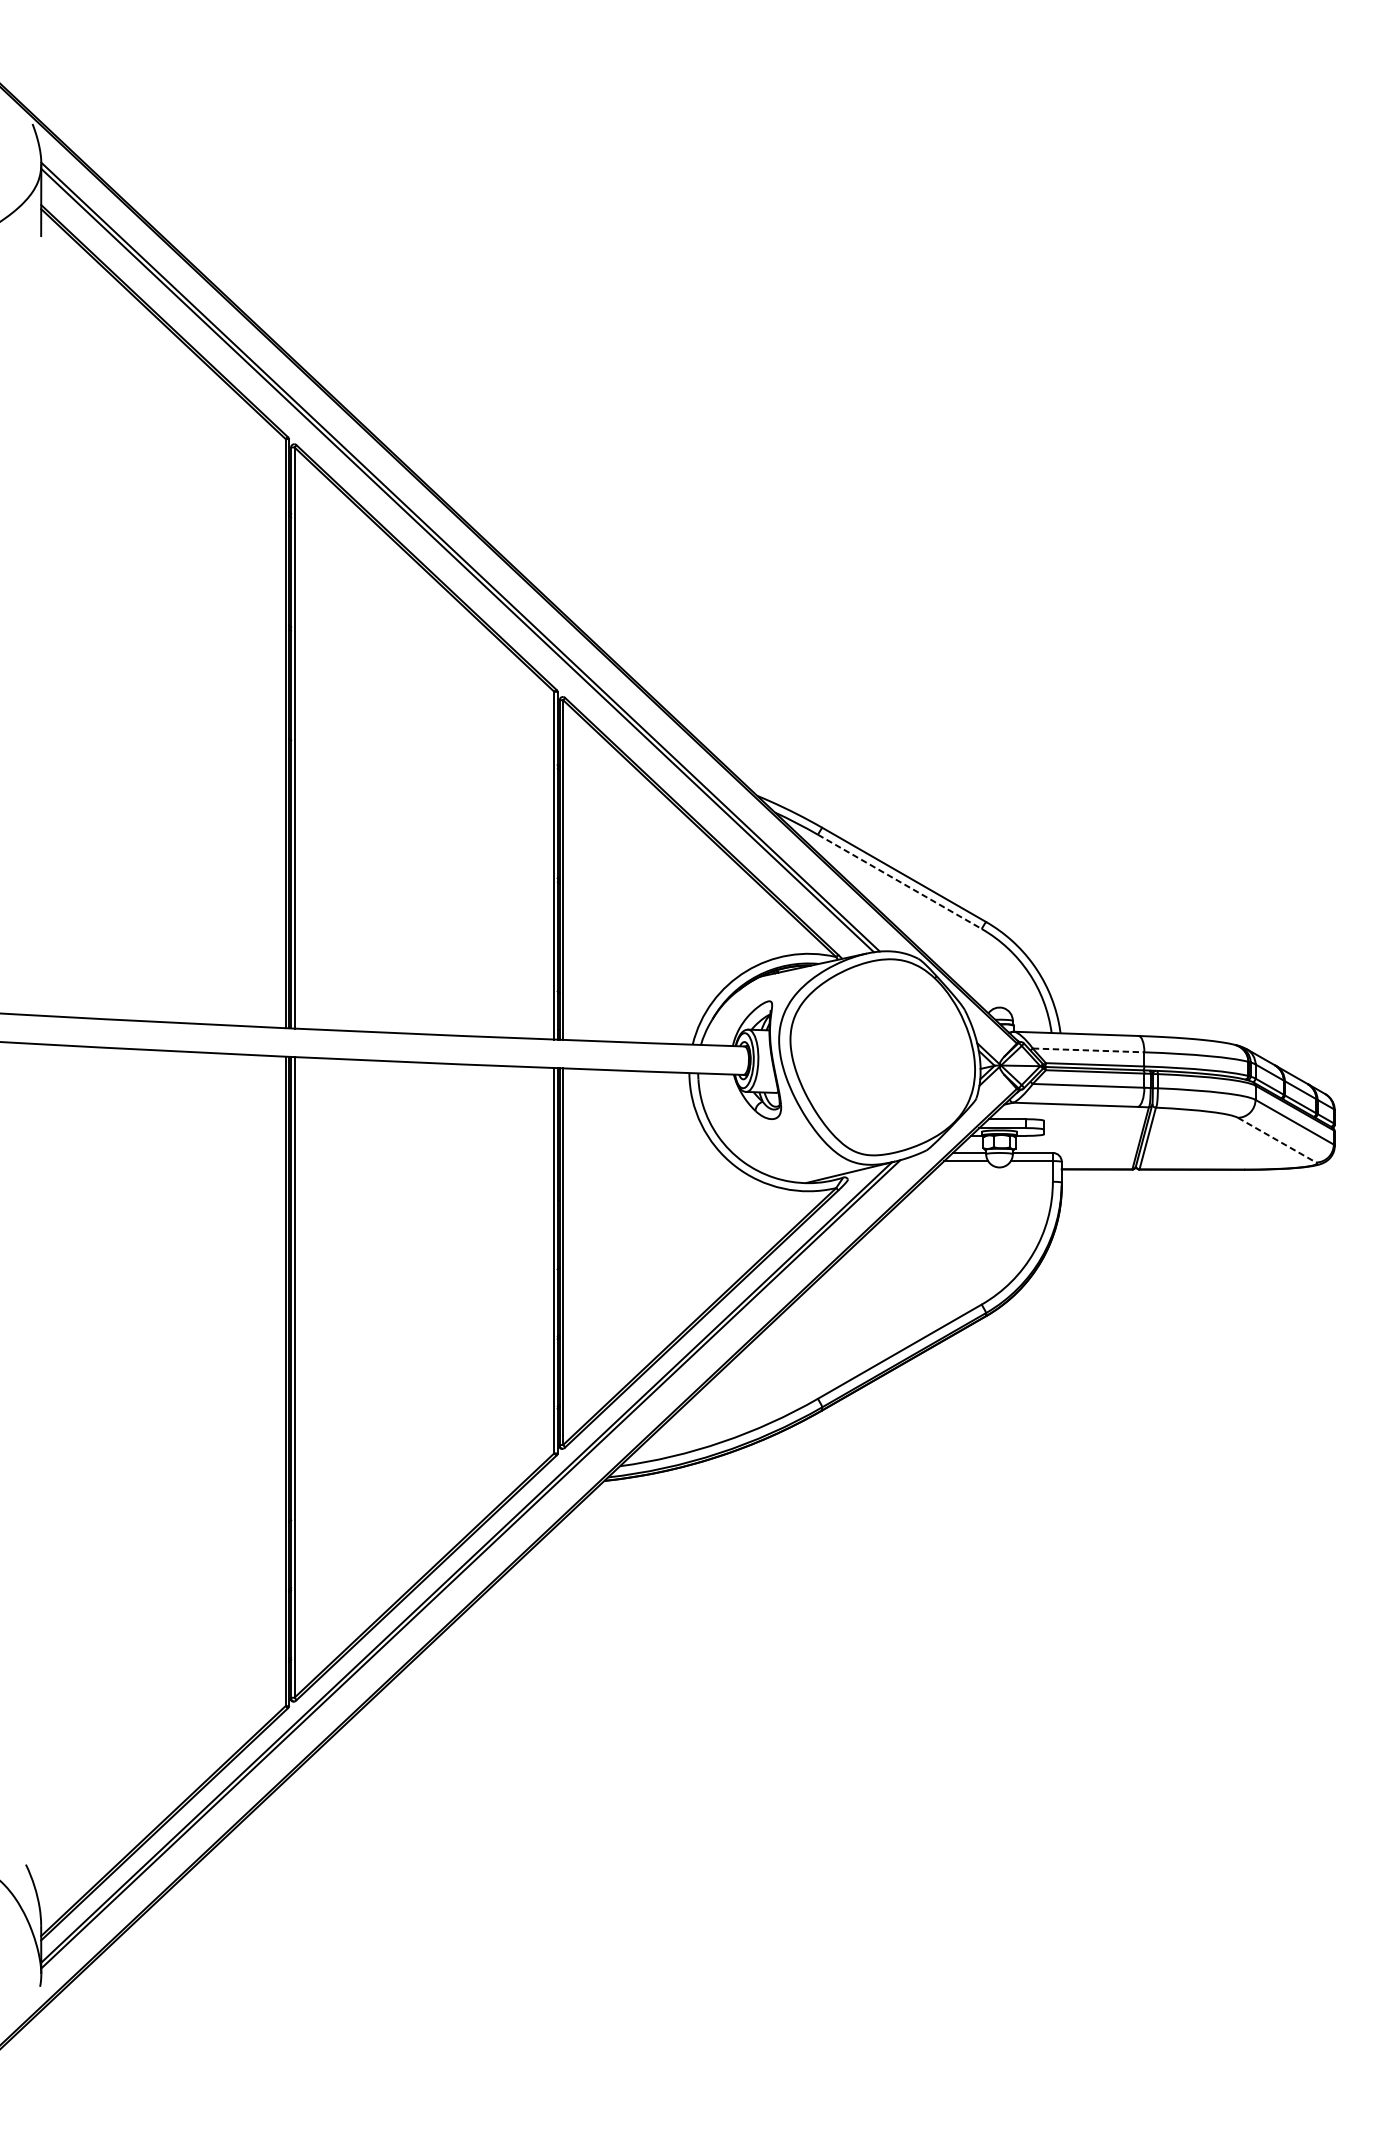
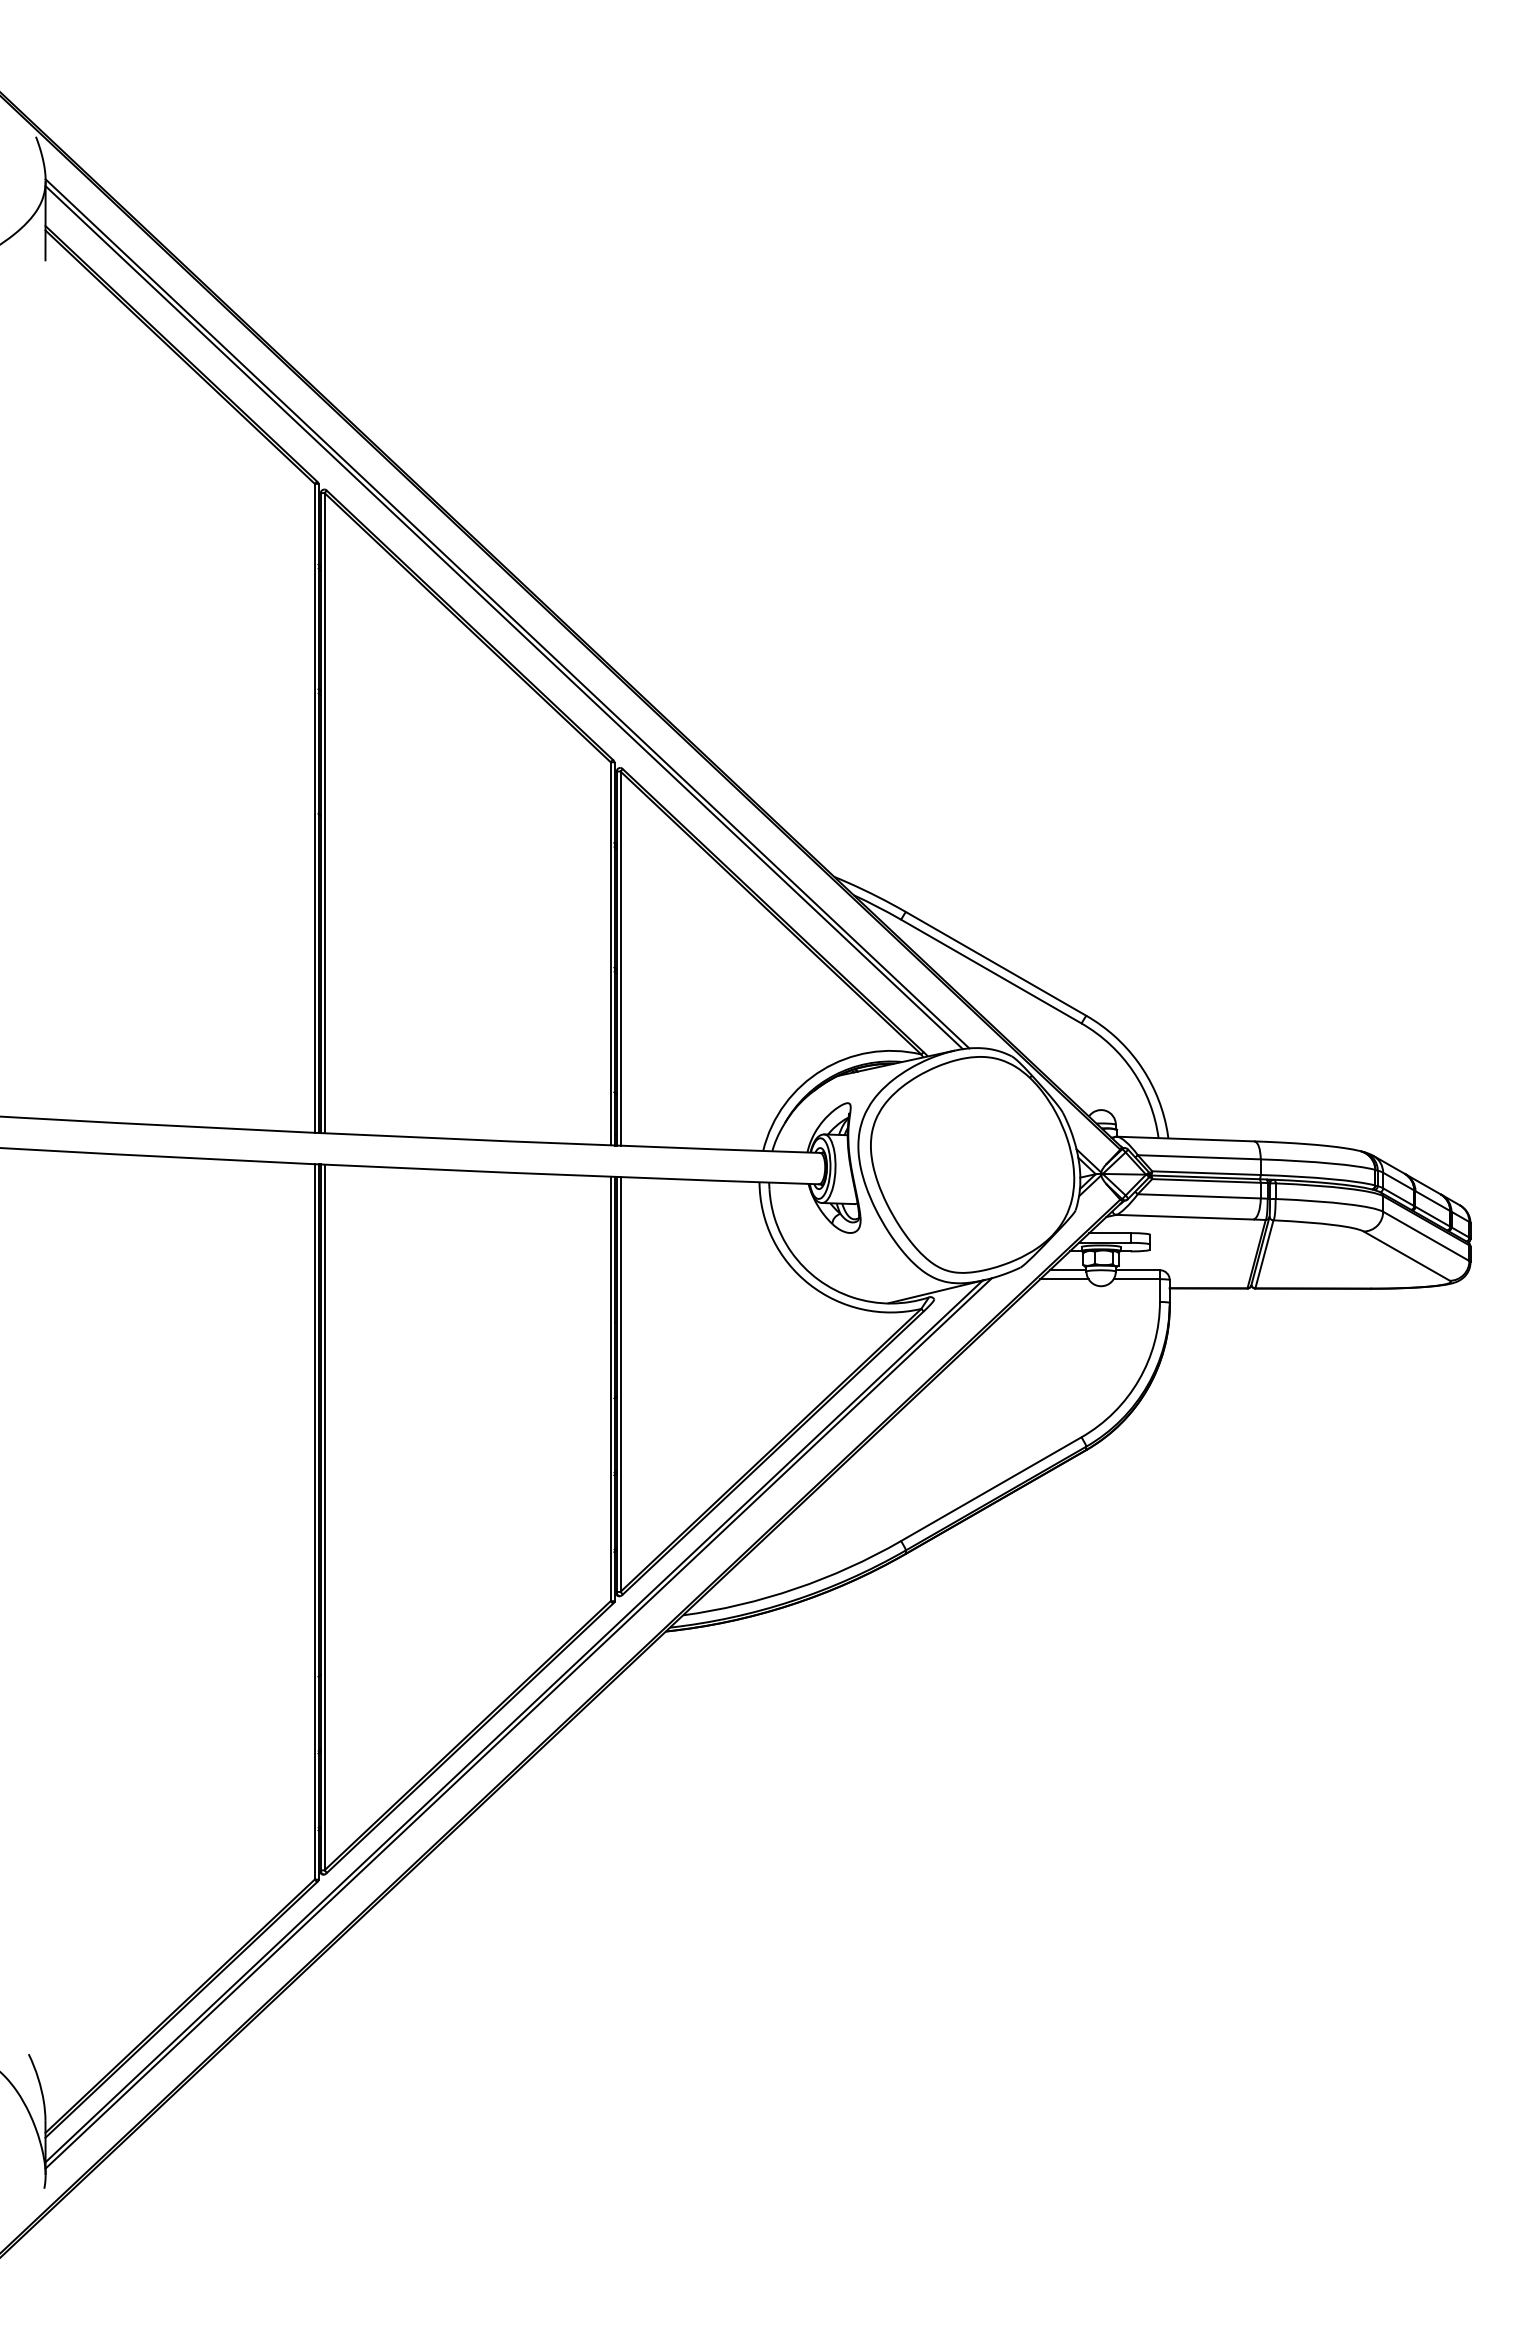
line: (899, 881) -> (991, 971), dashed -> solid
line: (1088, 1050) -> (1199, 1157), dashed -> solid
line: (1276, 1140) -> (1406, 1256), dashed -> solid

